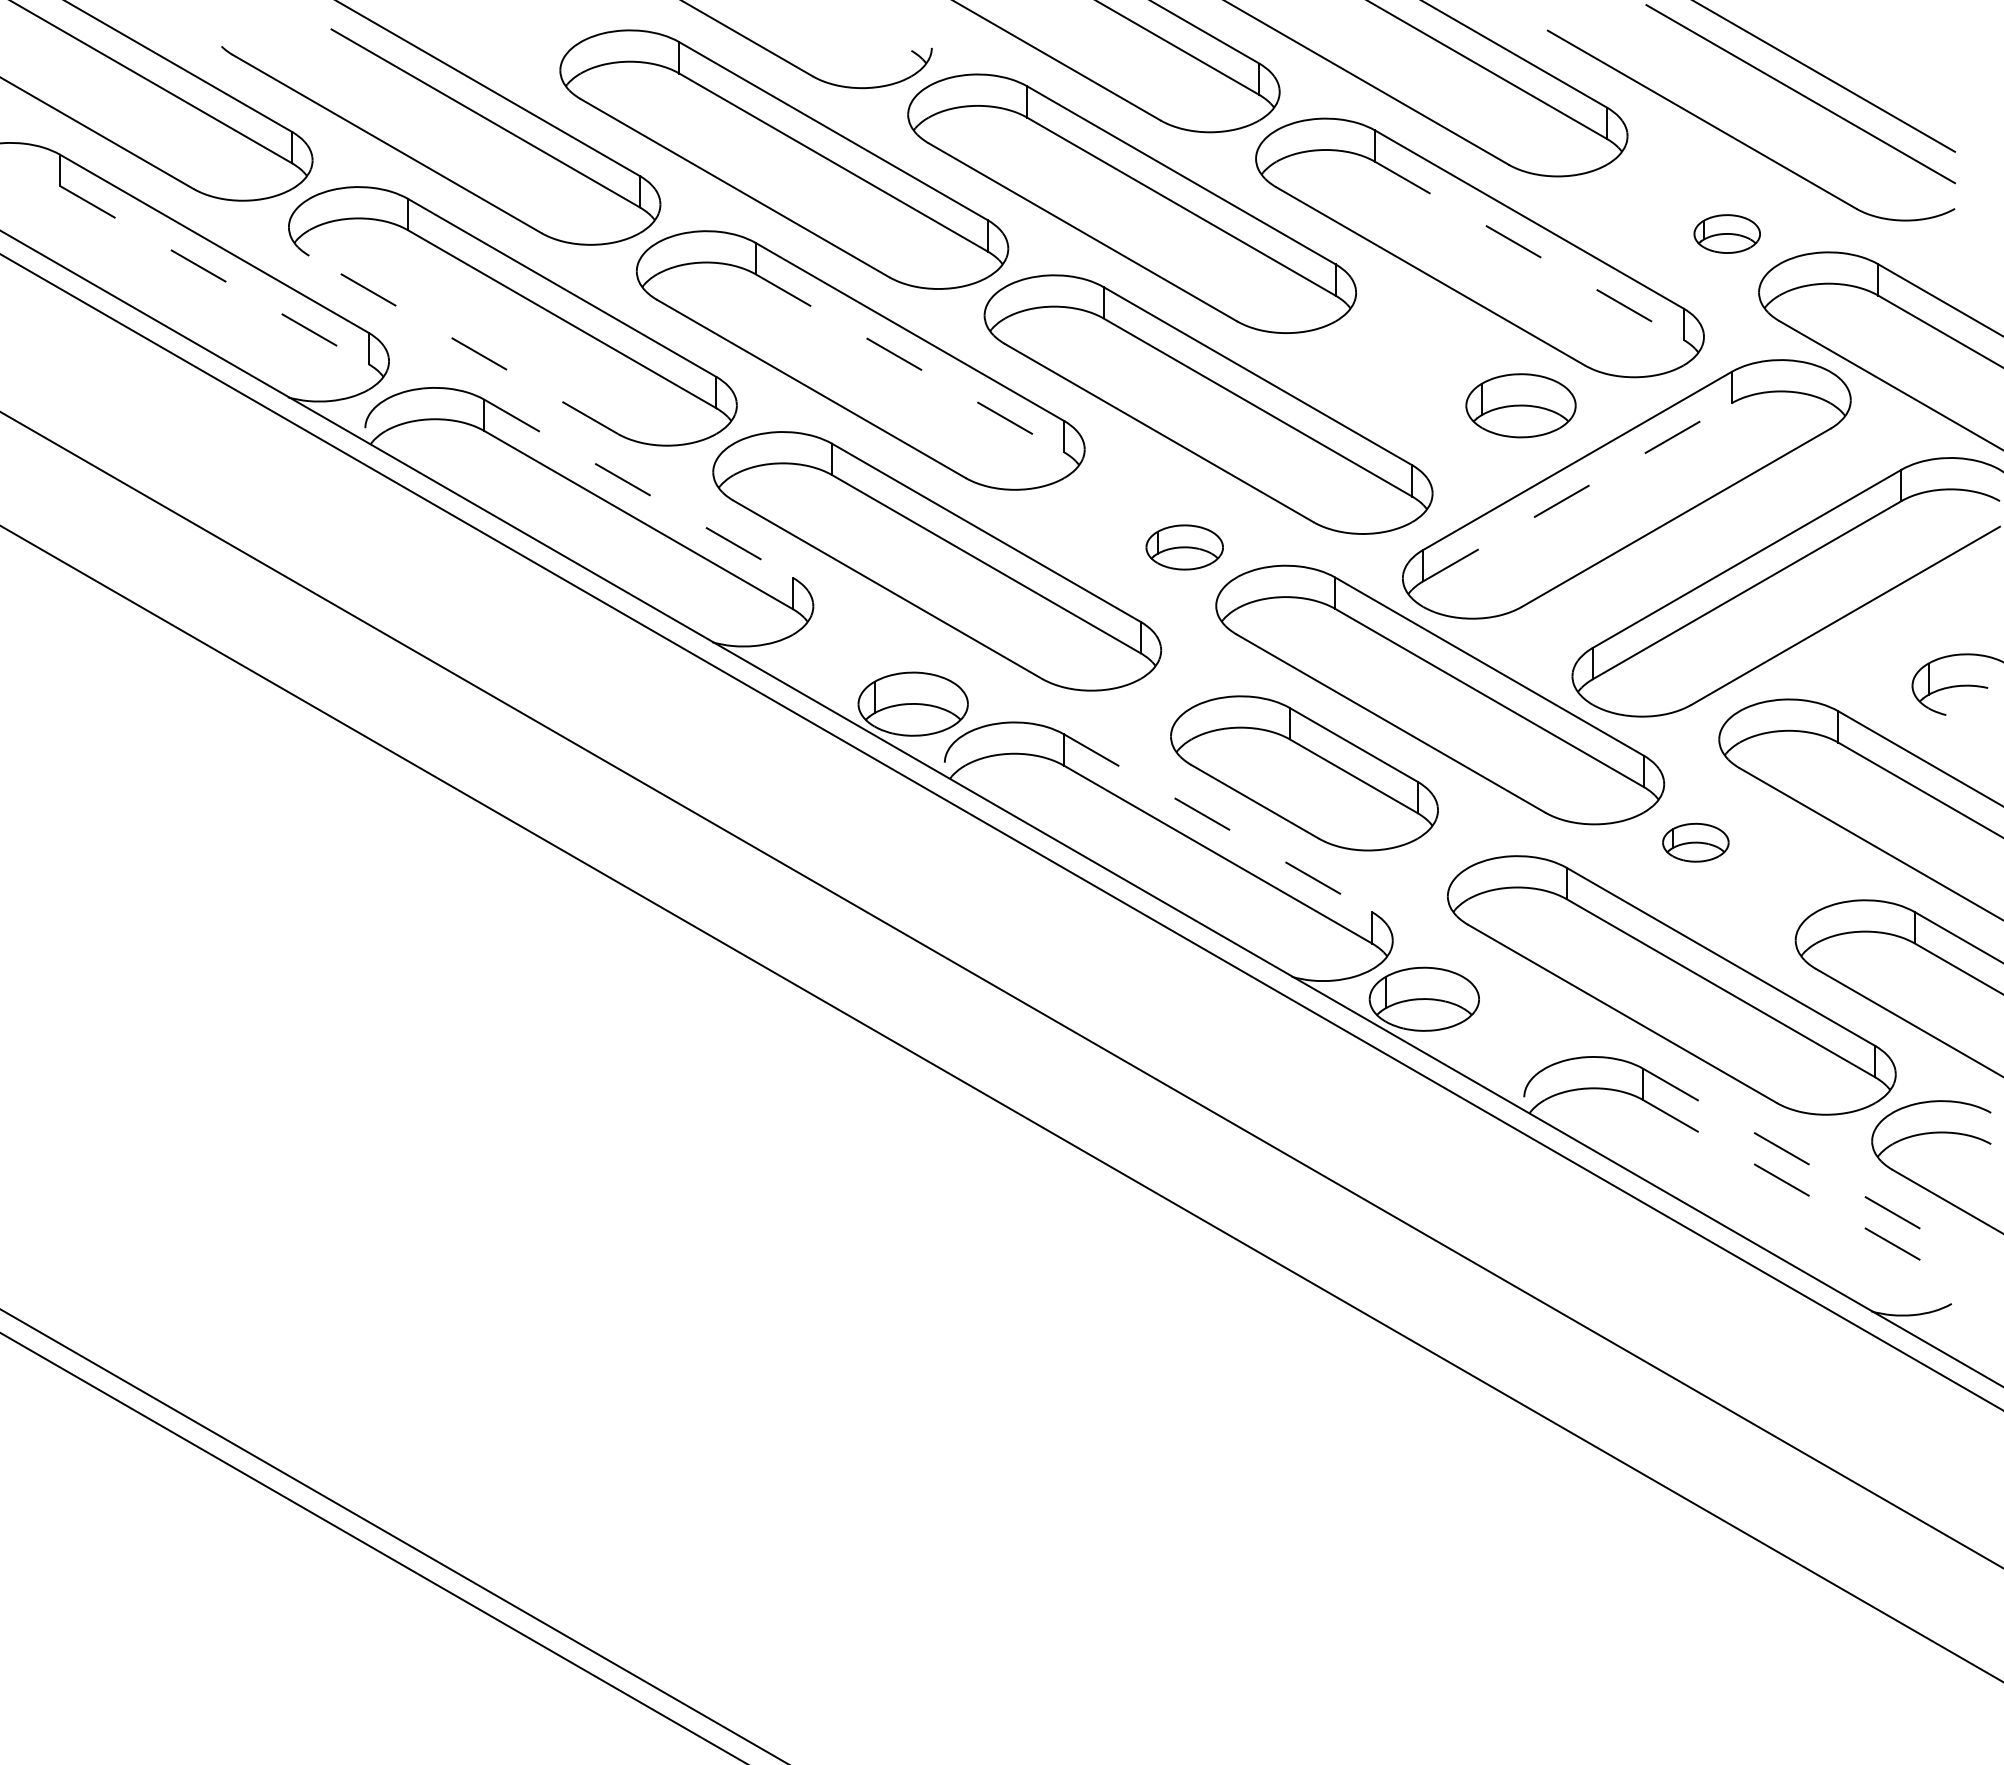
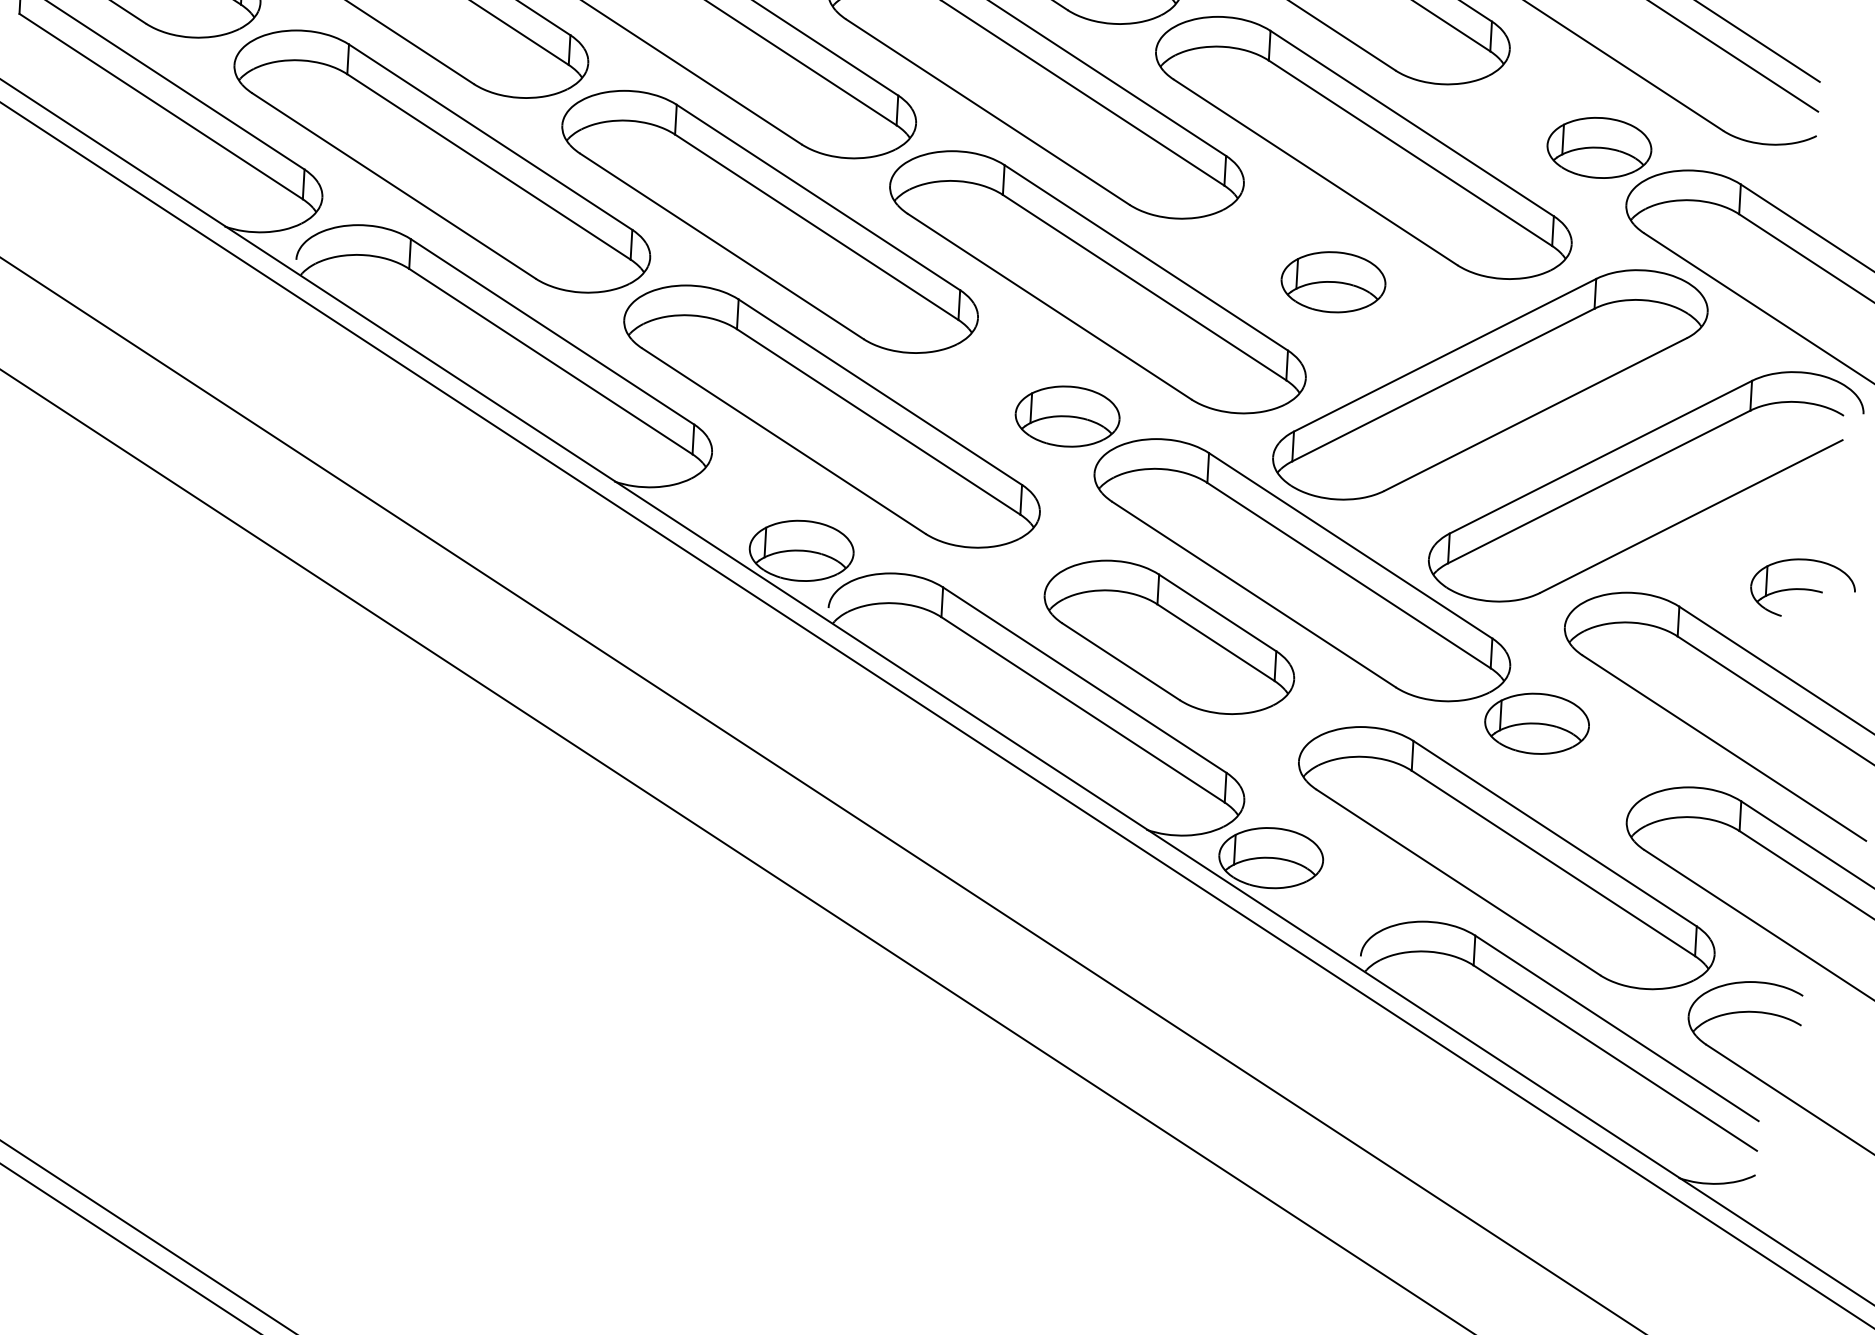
part: (1726, 233) -> (1598, 147), size x1.67
line: (1529, 251) -> (1410, 153), dashed -> solid
line: (214, 275) -> (161, 106), dashed -> solid
line: (463, 344) -> (393, 185), dashed -> solid
line: (910, 363) -> (817, 227), dashed -> solid
part: (1520, 405) -> (1333, 281), moved
line: (639, 489) -> (553, 332), dashed -> solid
line: (1577, 492) -> (1443, 385), dashed -> solid
part: (1184, 547) -> (1067, 416), size x1.43
line: (1218, 823) -> (1085, 680), dashed -> solid
part: (1695, 842) -> (1536, 723), size x1.67
line: (1798, 1158) -> (1617, 1029), dashed -> solid
line: (1798, 1189) -> (1616, 1058), dashed -> solid

